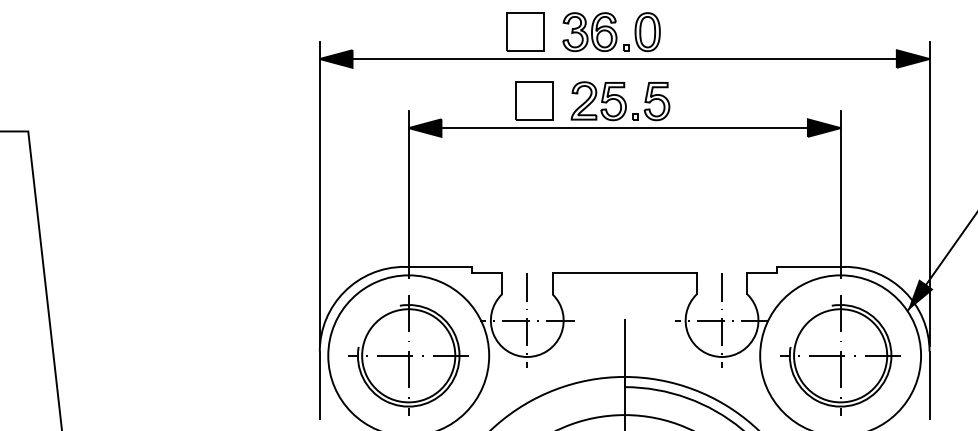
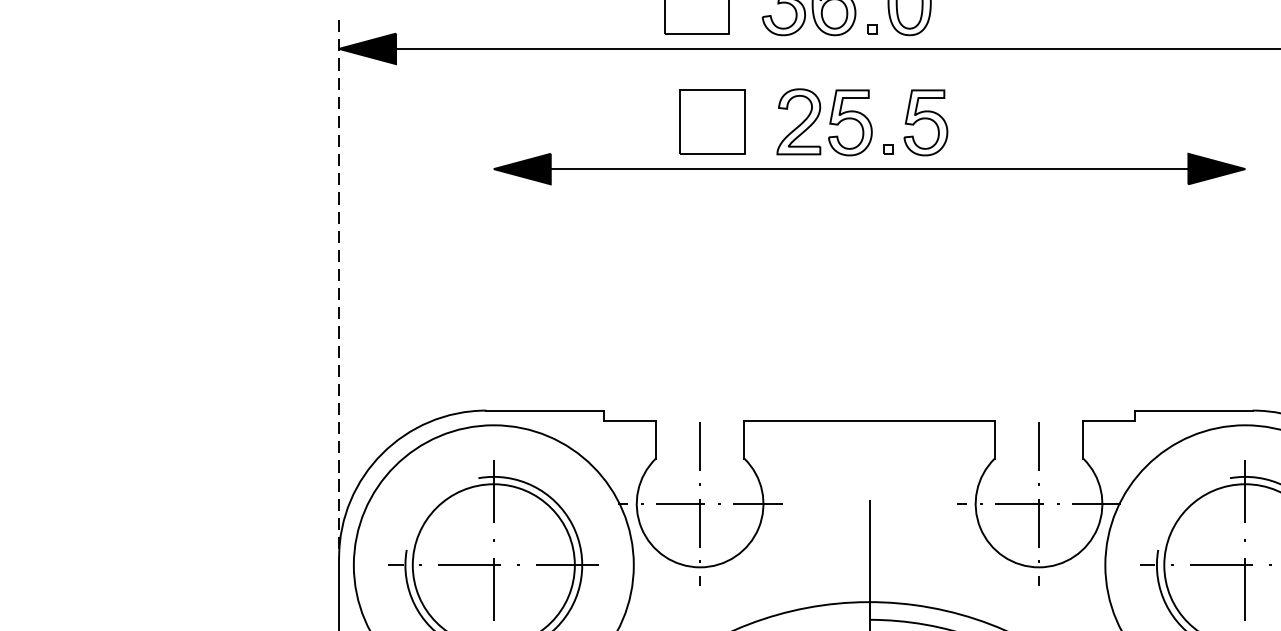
line: (319, 193) -> (338, 282), solid -> dashed
line: (408, 194) -> (493, 284), removed
line: (840, 194) -> (1245, 284), removed

